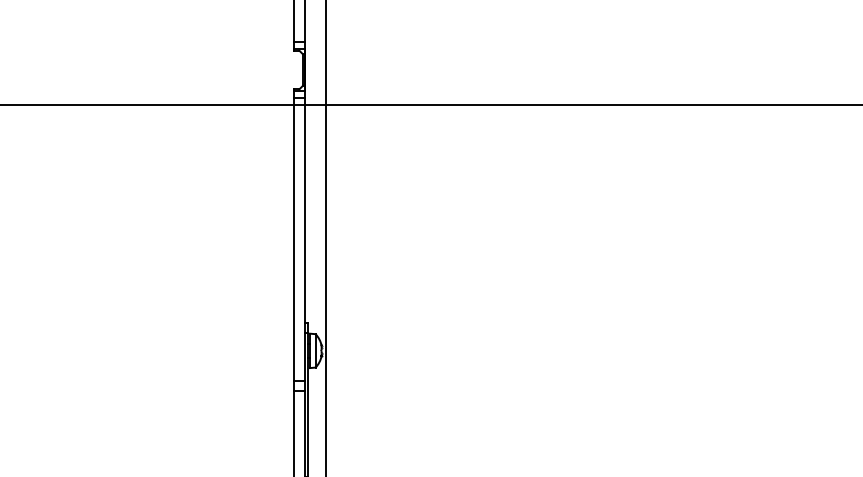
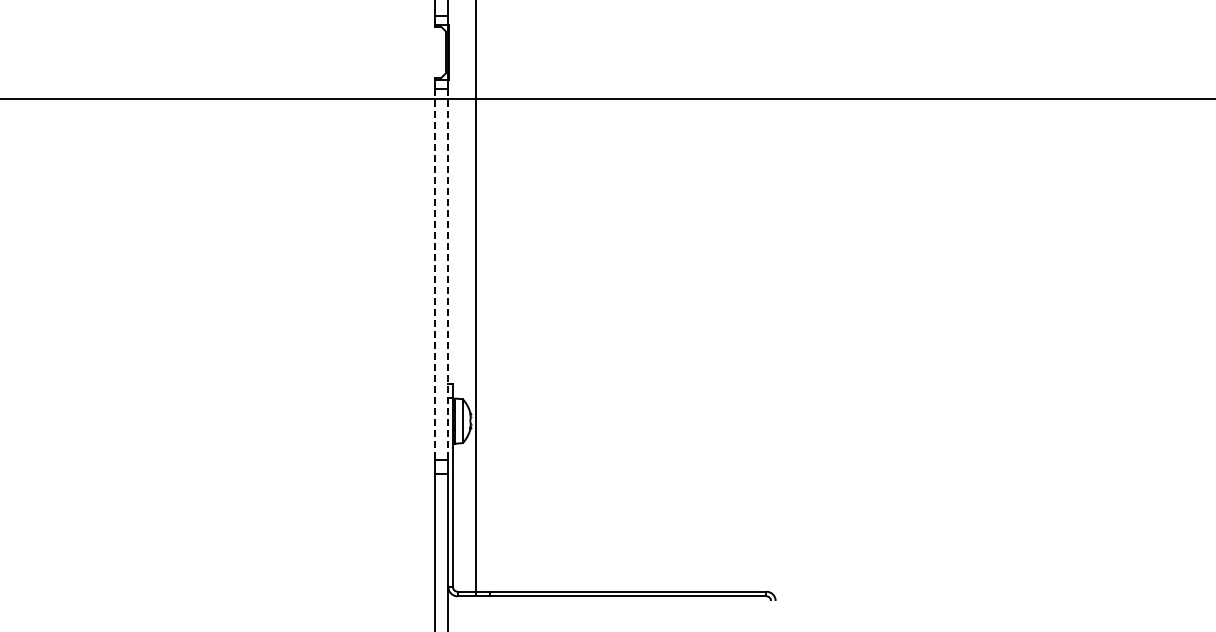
line: (294, 239) -> (434, 274), solid -> dashed
line: (304, 239) -> (448, 274), solid -> dashed

